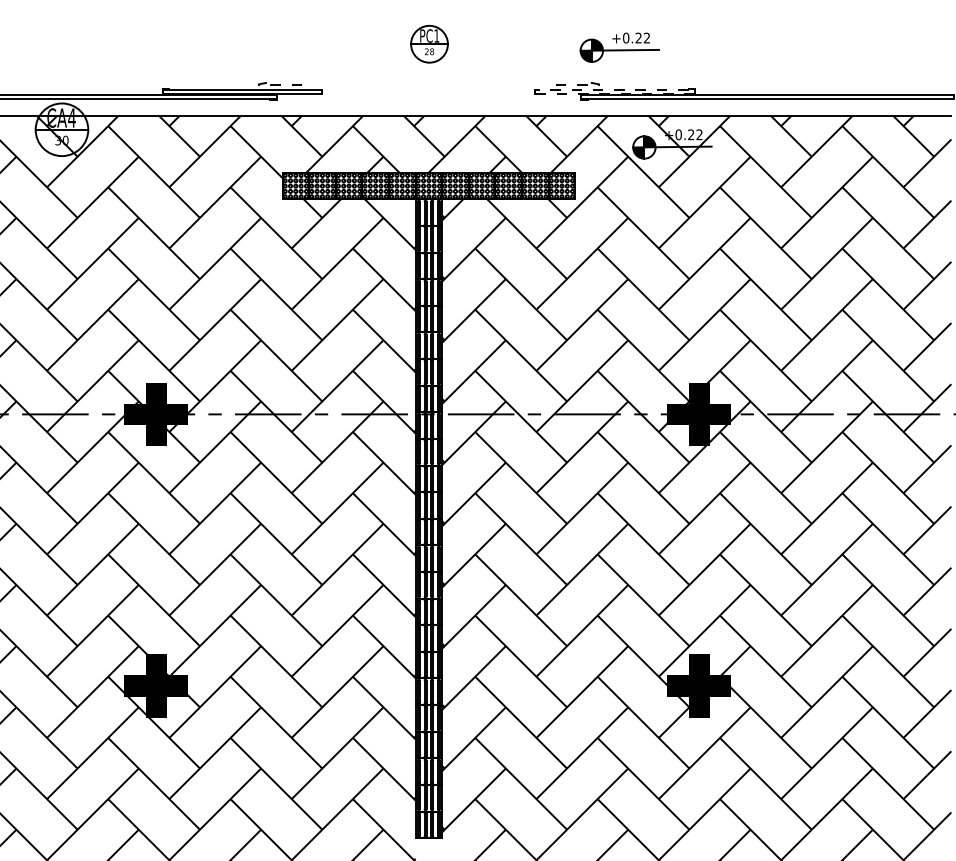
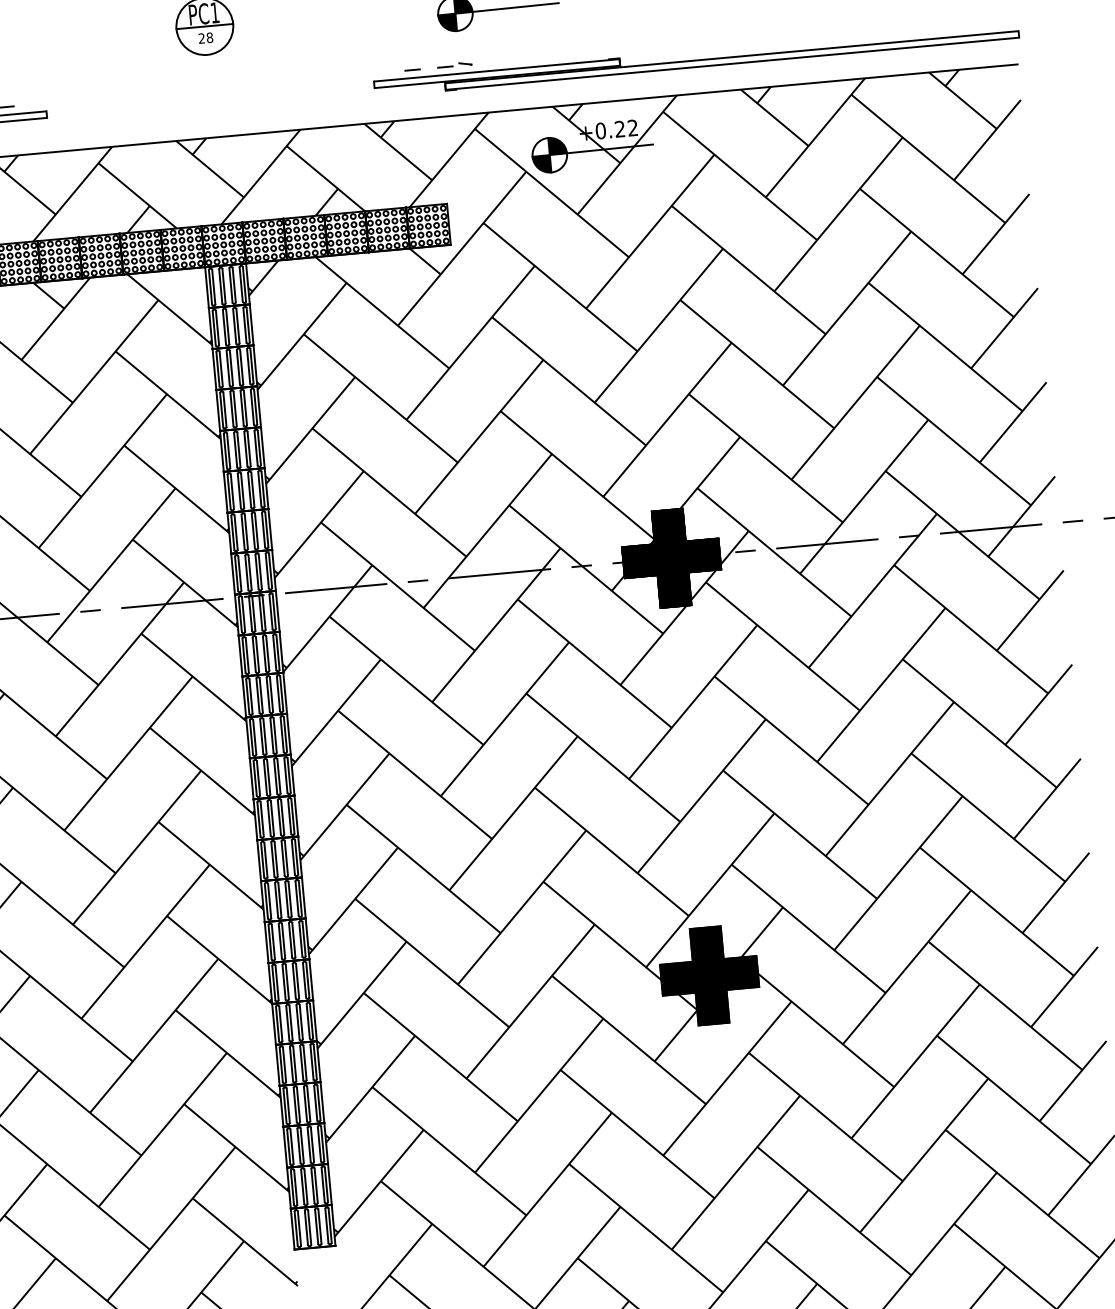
line: (695, 91) -> (620, 61), dashed -> solid

